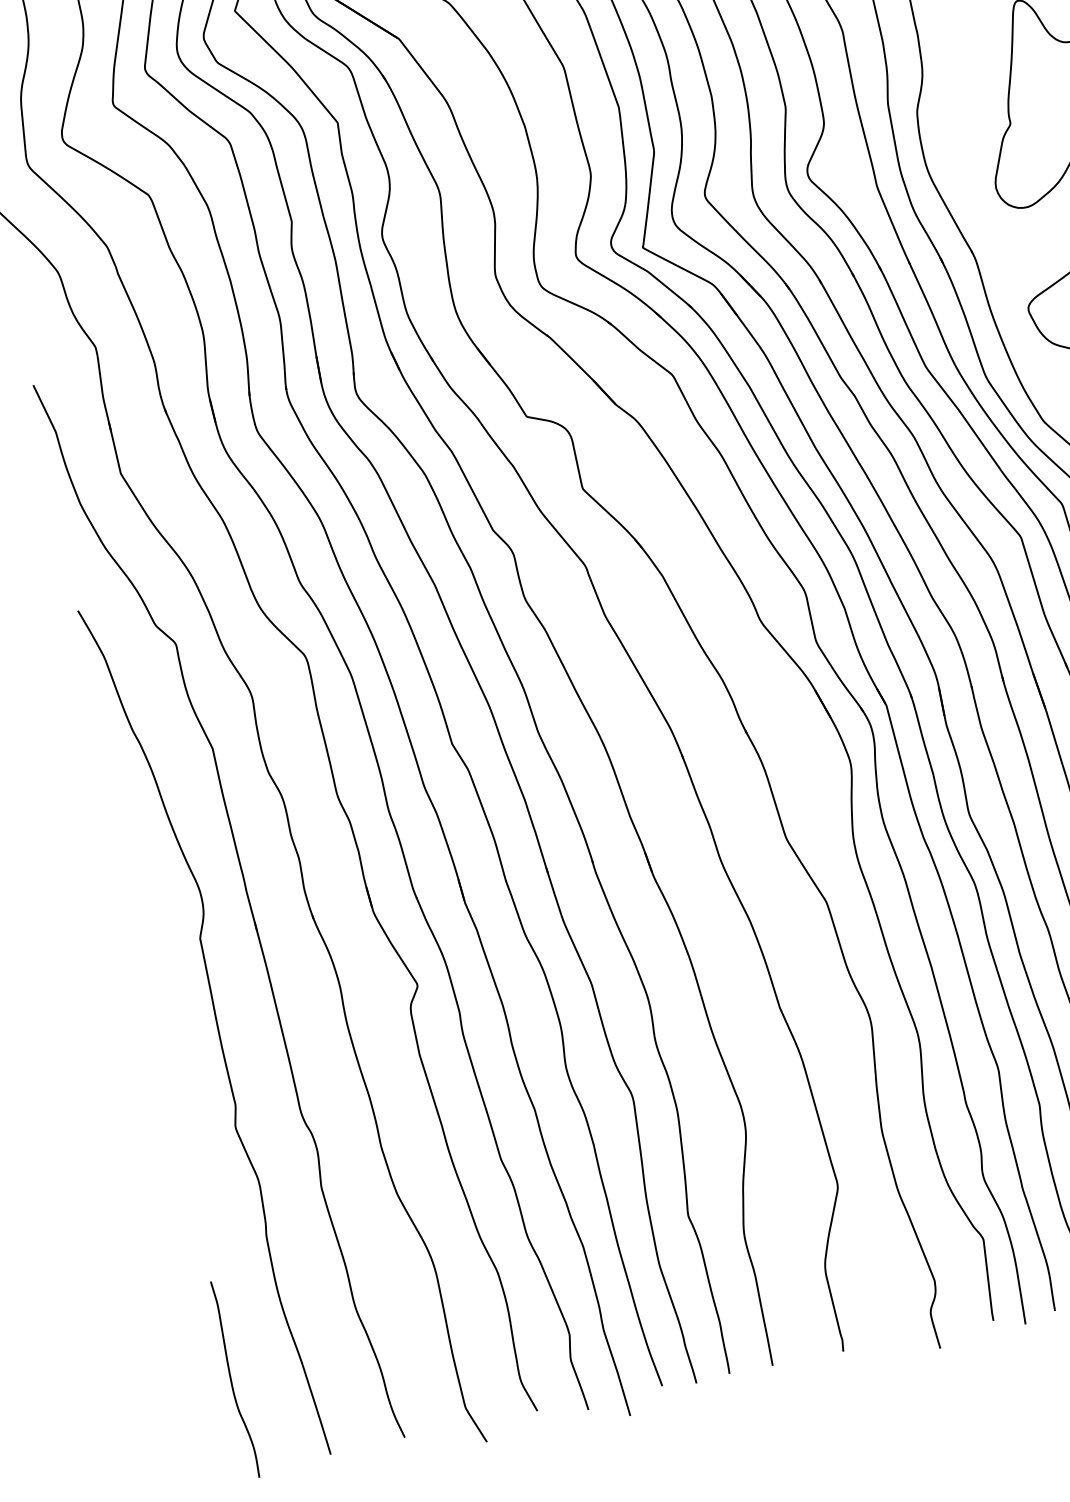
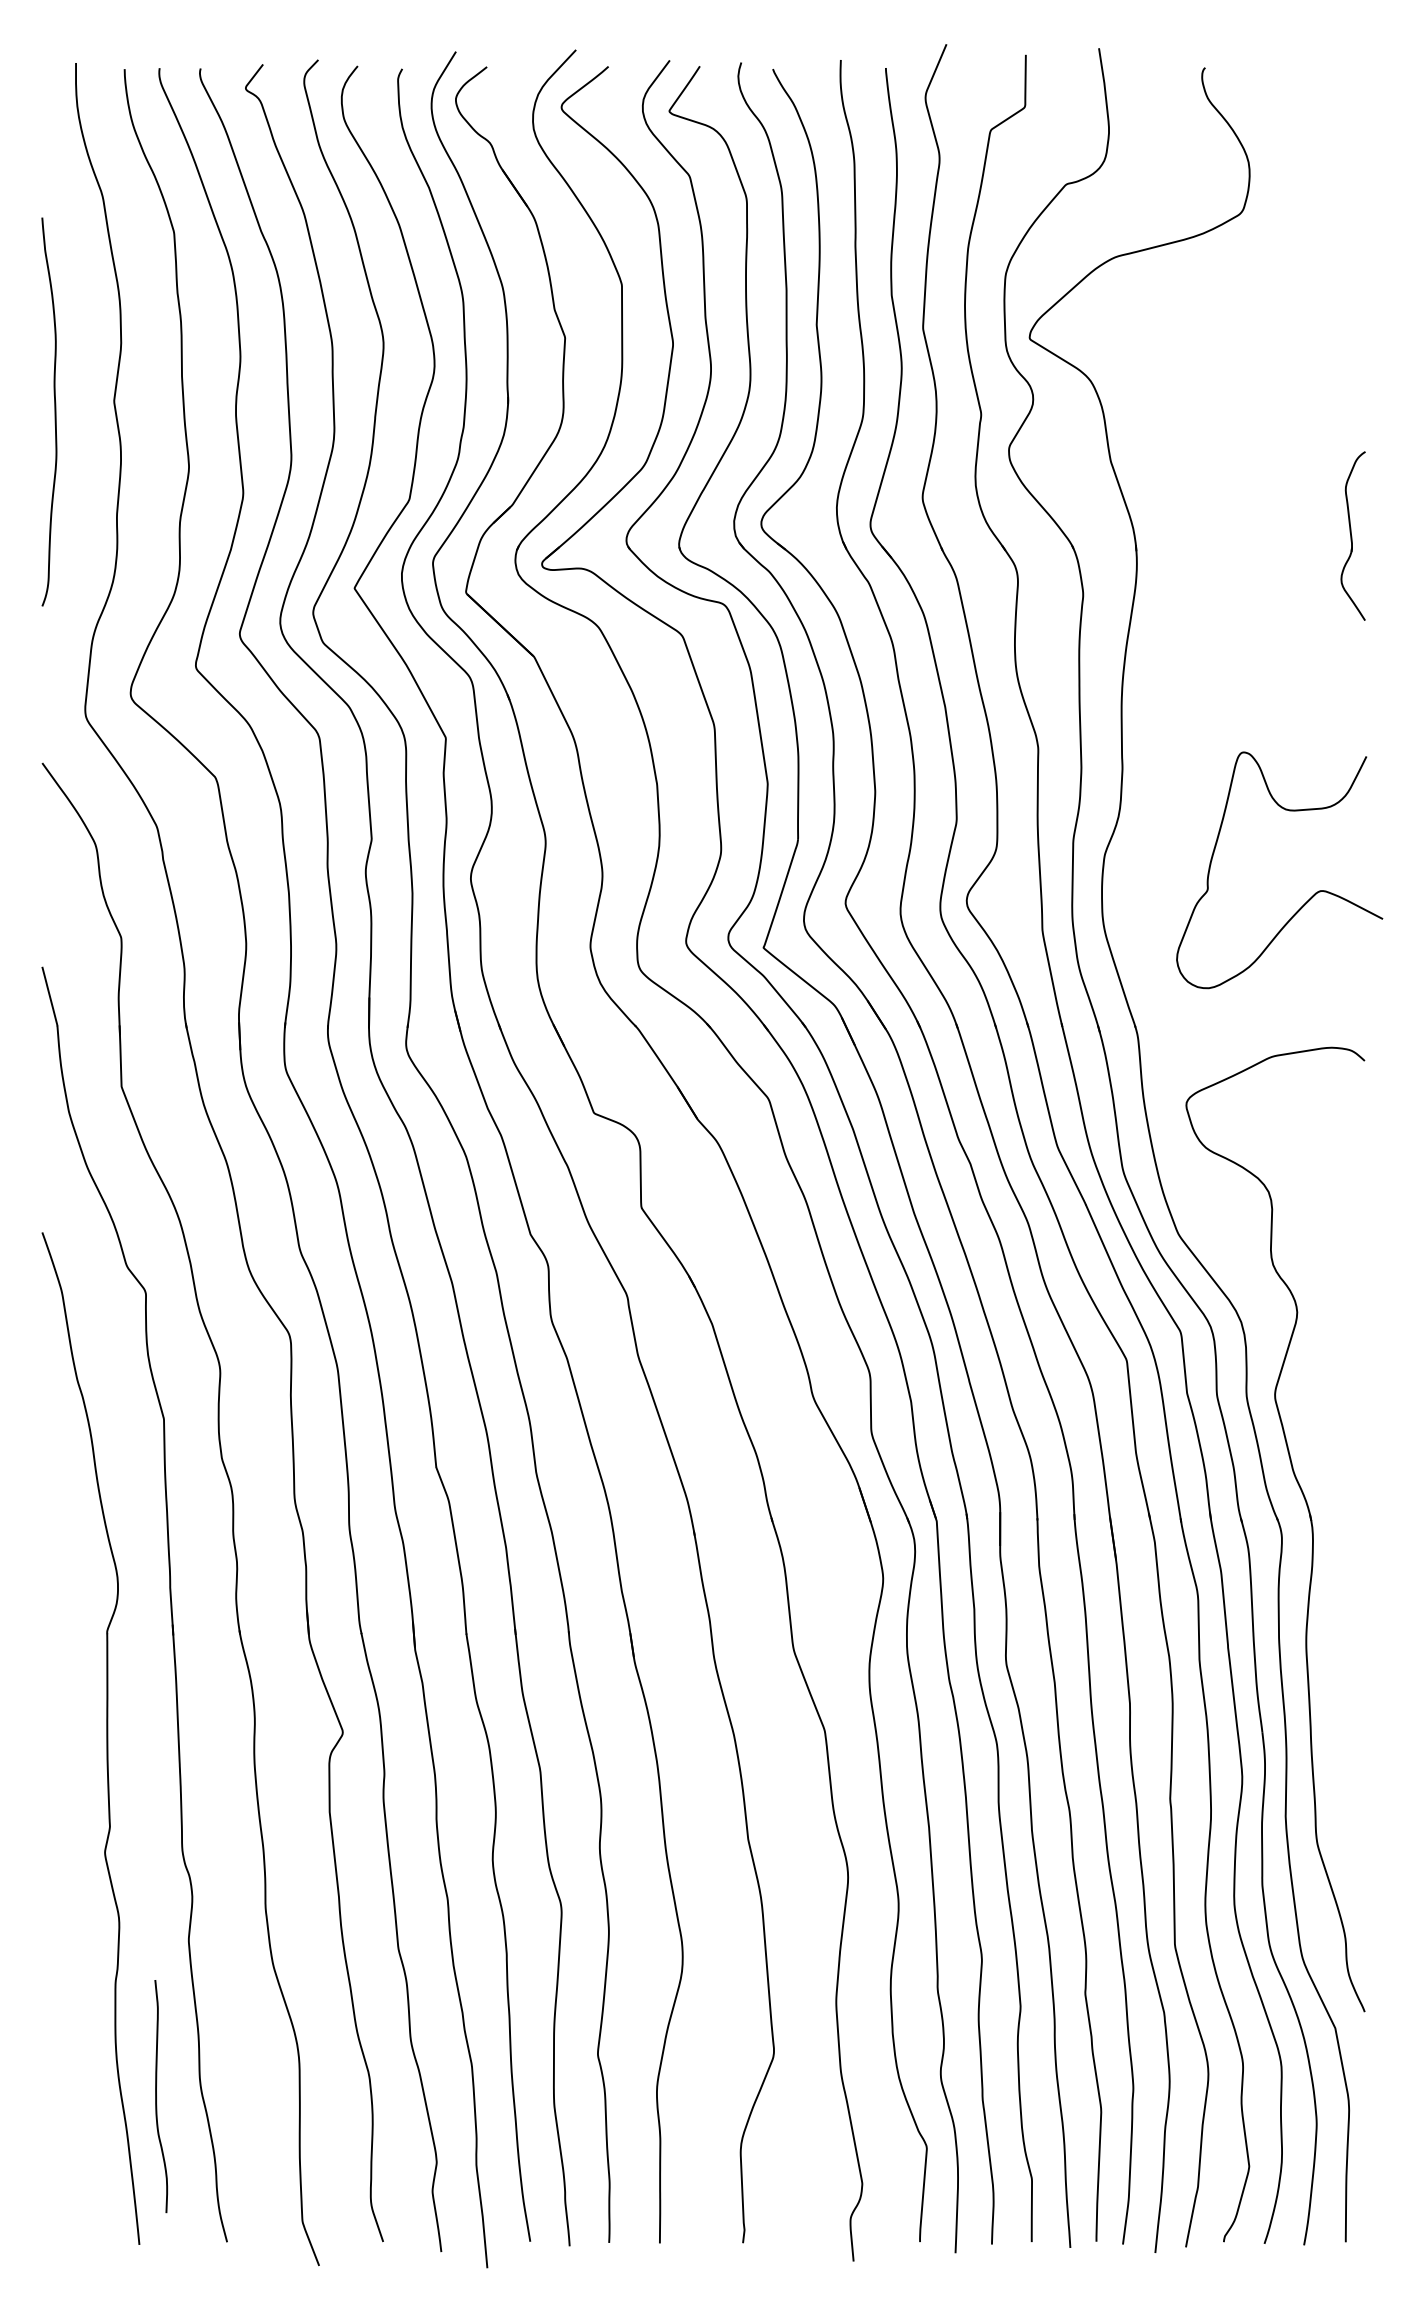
curve: (231, 1380) -> (156, 2096), moved

